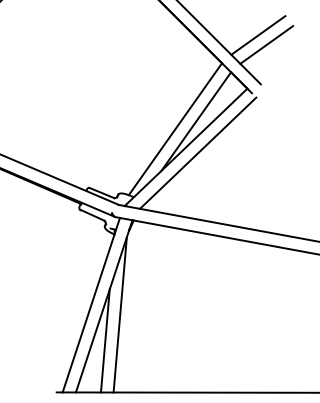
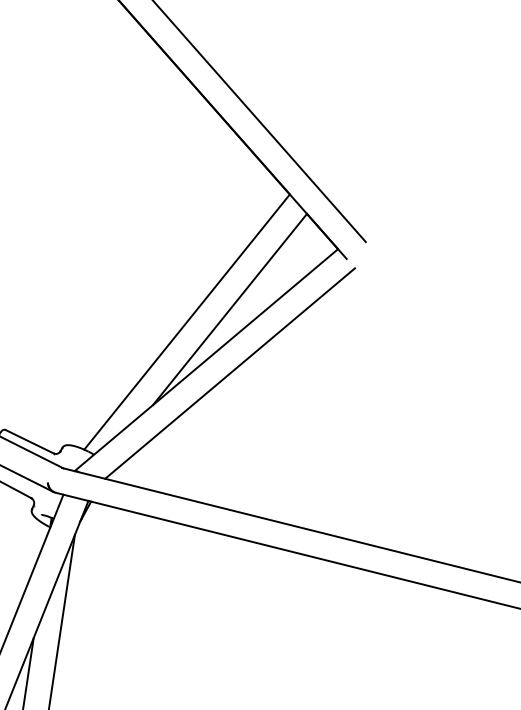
line: (258, 35) -> (367, 142), removed
line: (266, 44) -> (382, 162), removed

